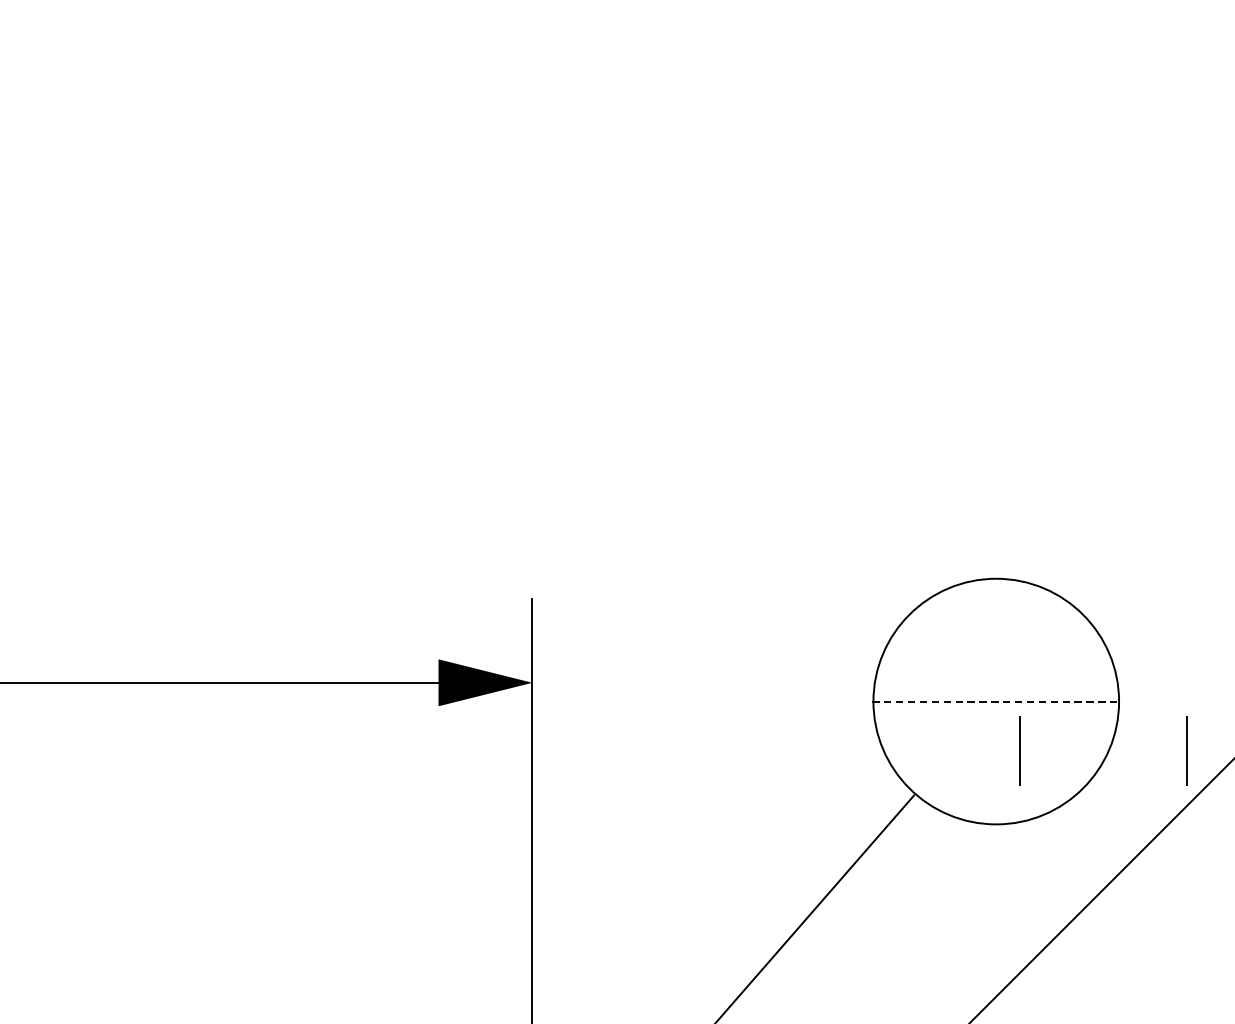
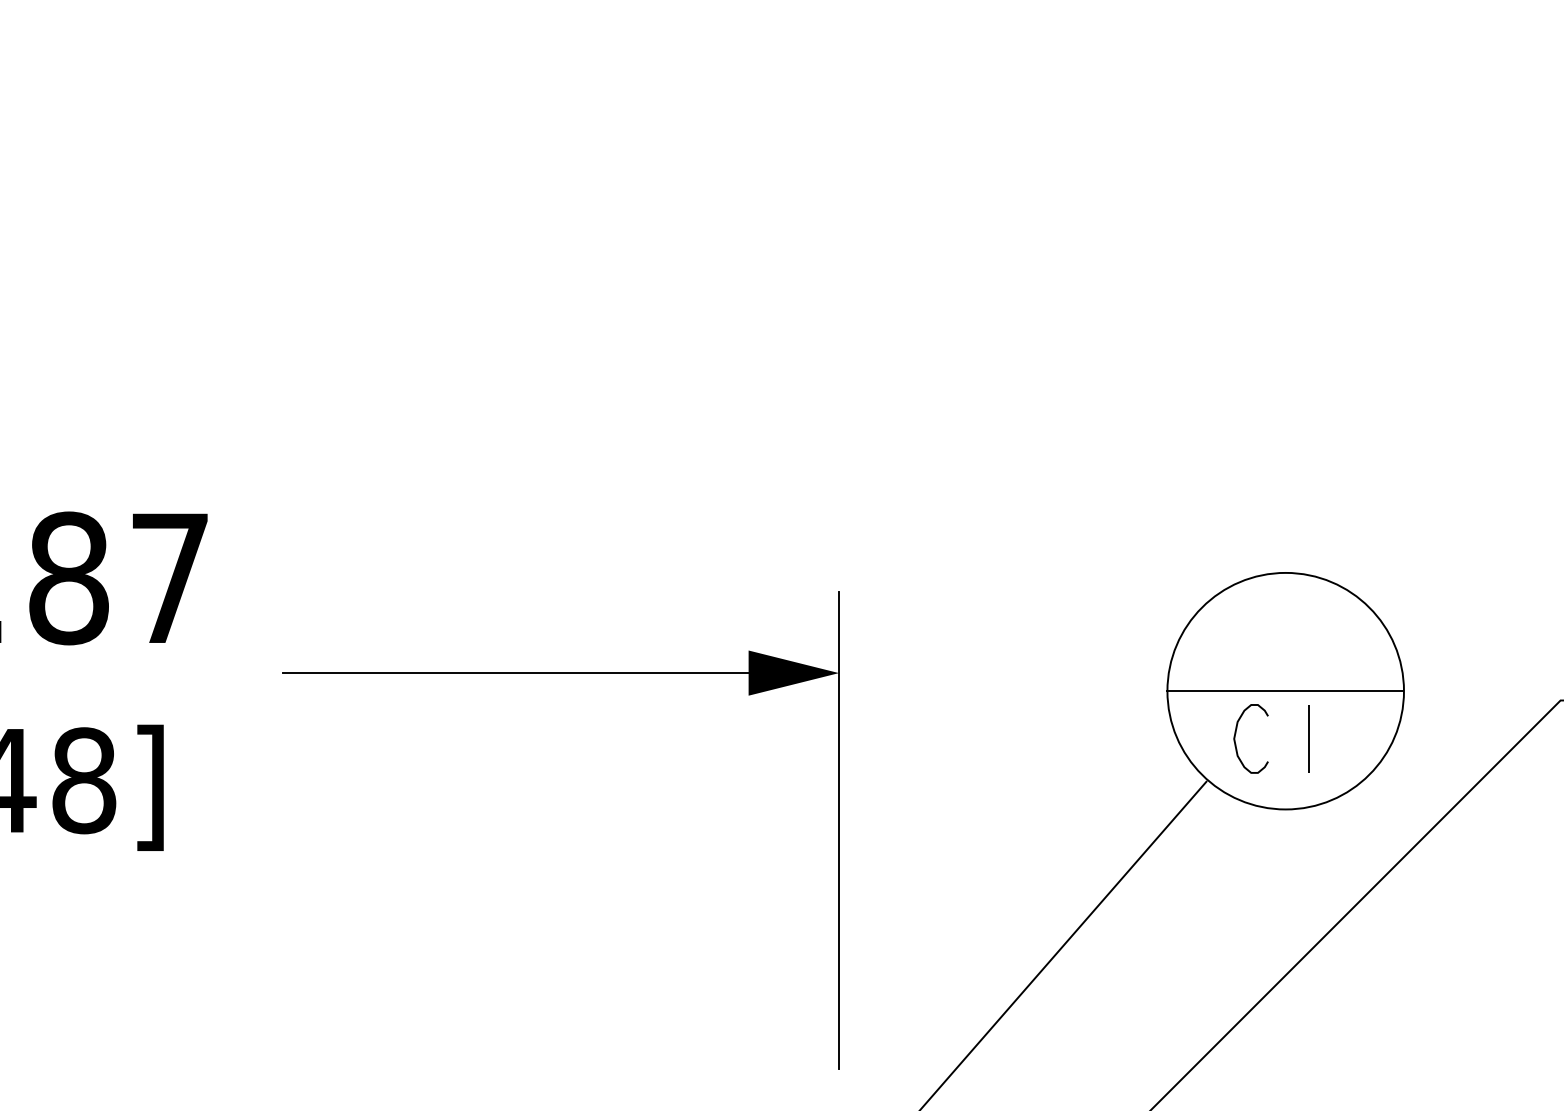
line: (996, 701) -> (1285, 691), dashed -> solid
curve: (945, 745) -> (1236, 733), added
line: (1186, 750) -> (1468, 738), removed

